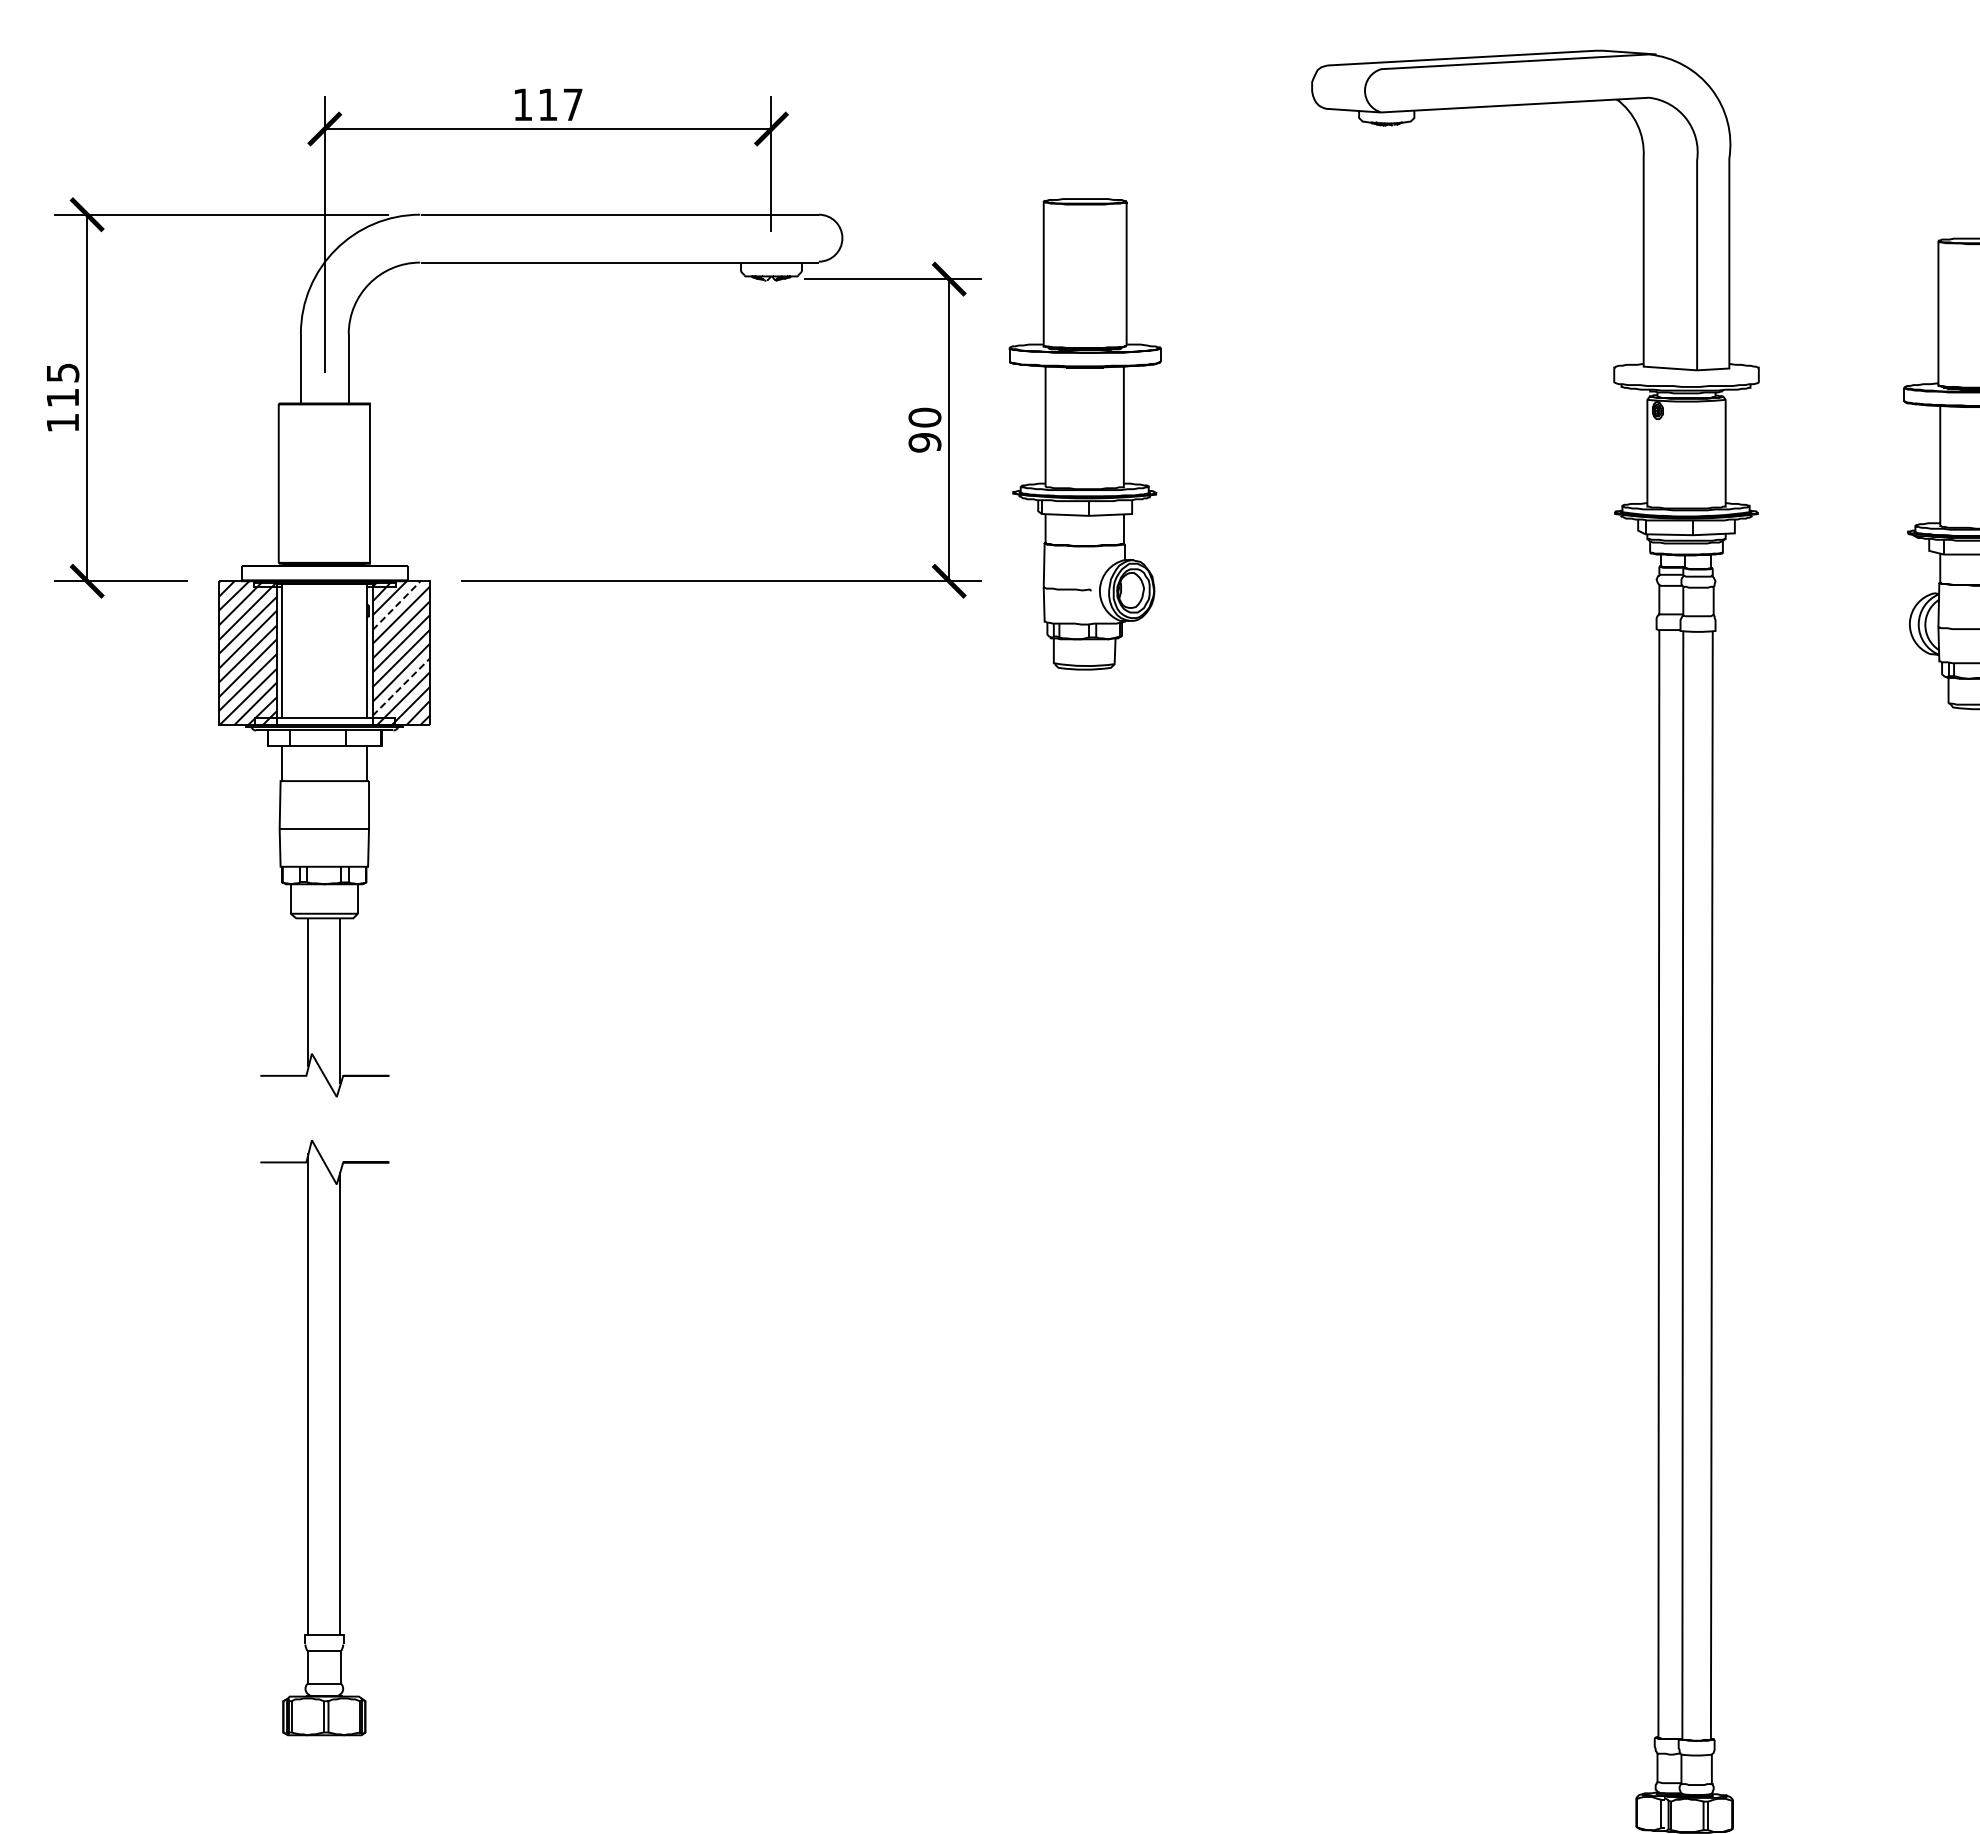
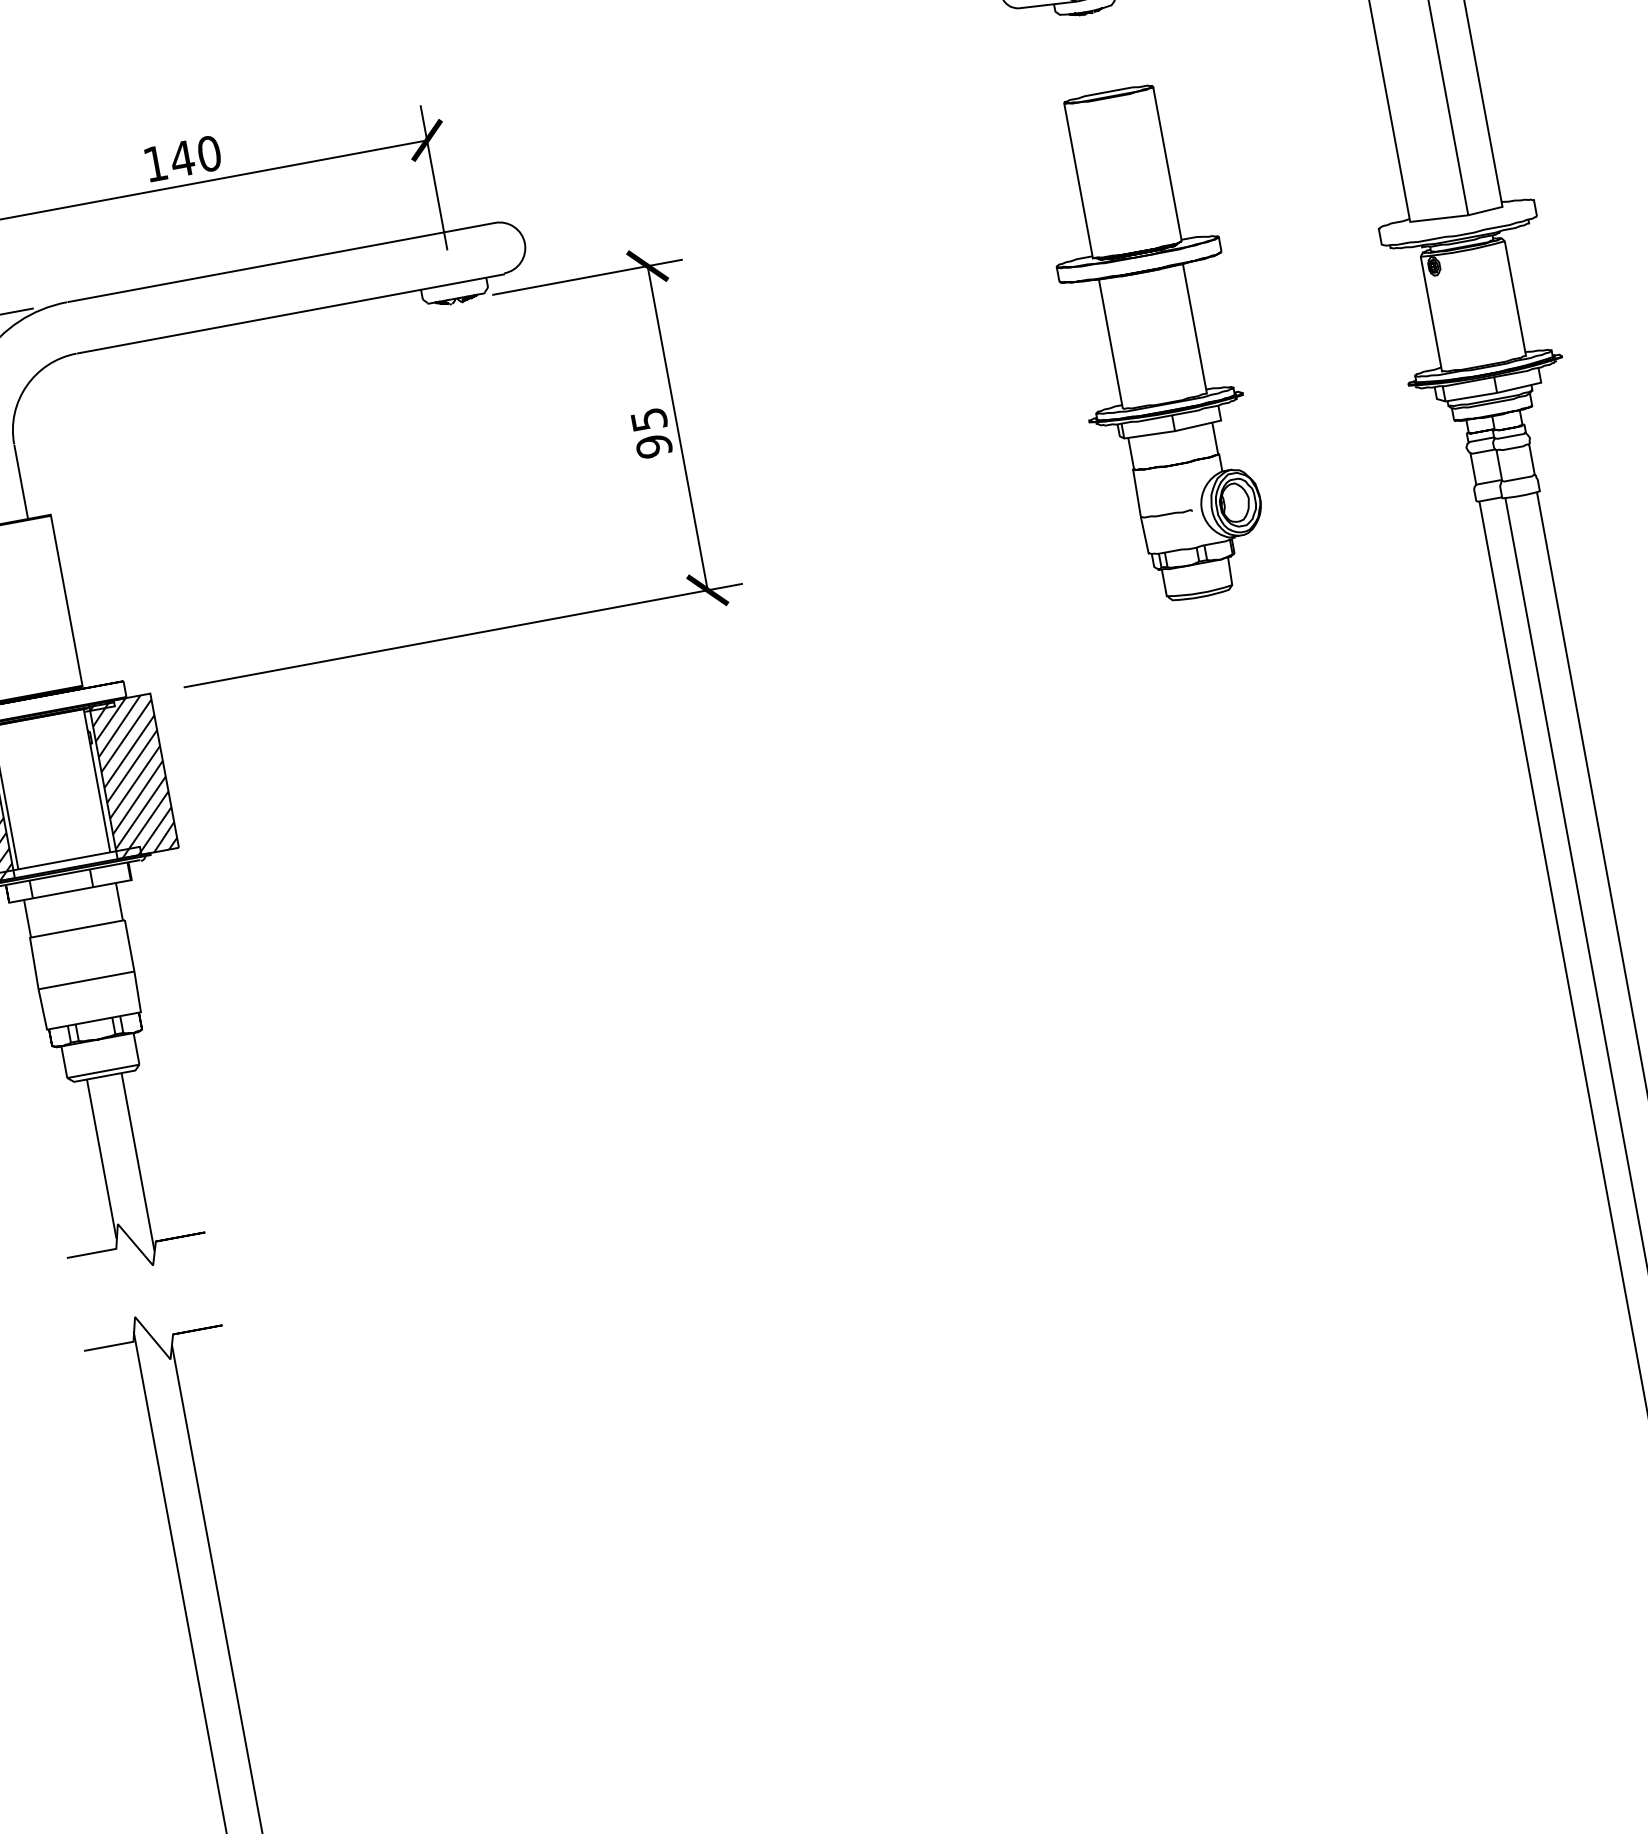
text: (560, 104) -> (195, 156), 117 -> 140
text: (924, 417) -> (648, 419), 90 -> 95
part: (1084, 434) -> (1154, 344), moved
line: (396, 605) -> (119, 726), dashed -> solid
line: (401, 686) -> (140, 812), dashed -> solid

